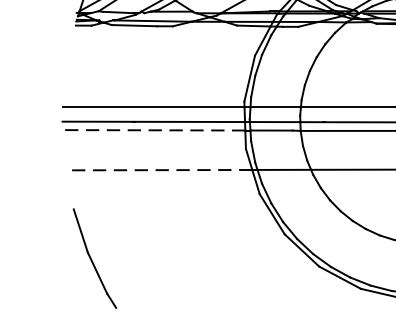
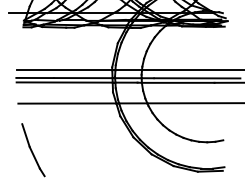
line: (153, 130) -> (64, 82), dashed -> solid
line: (157, 170) -> (66, 103), dashed -> solid

